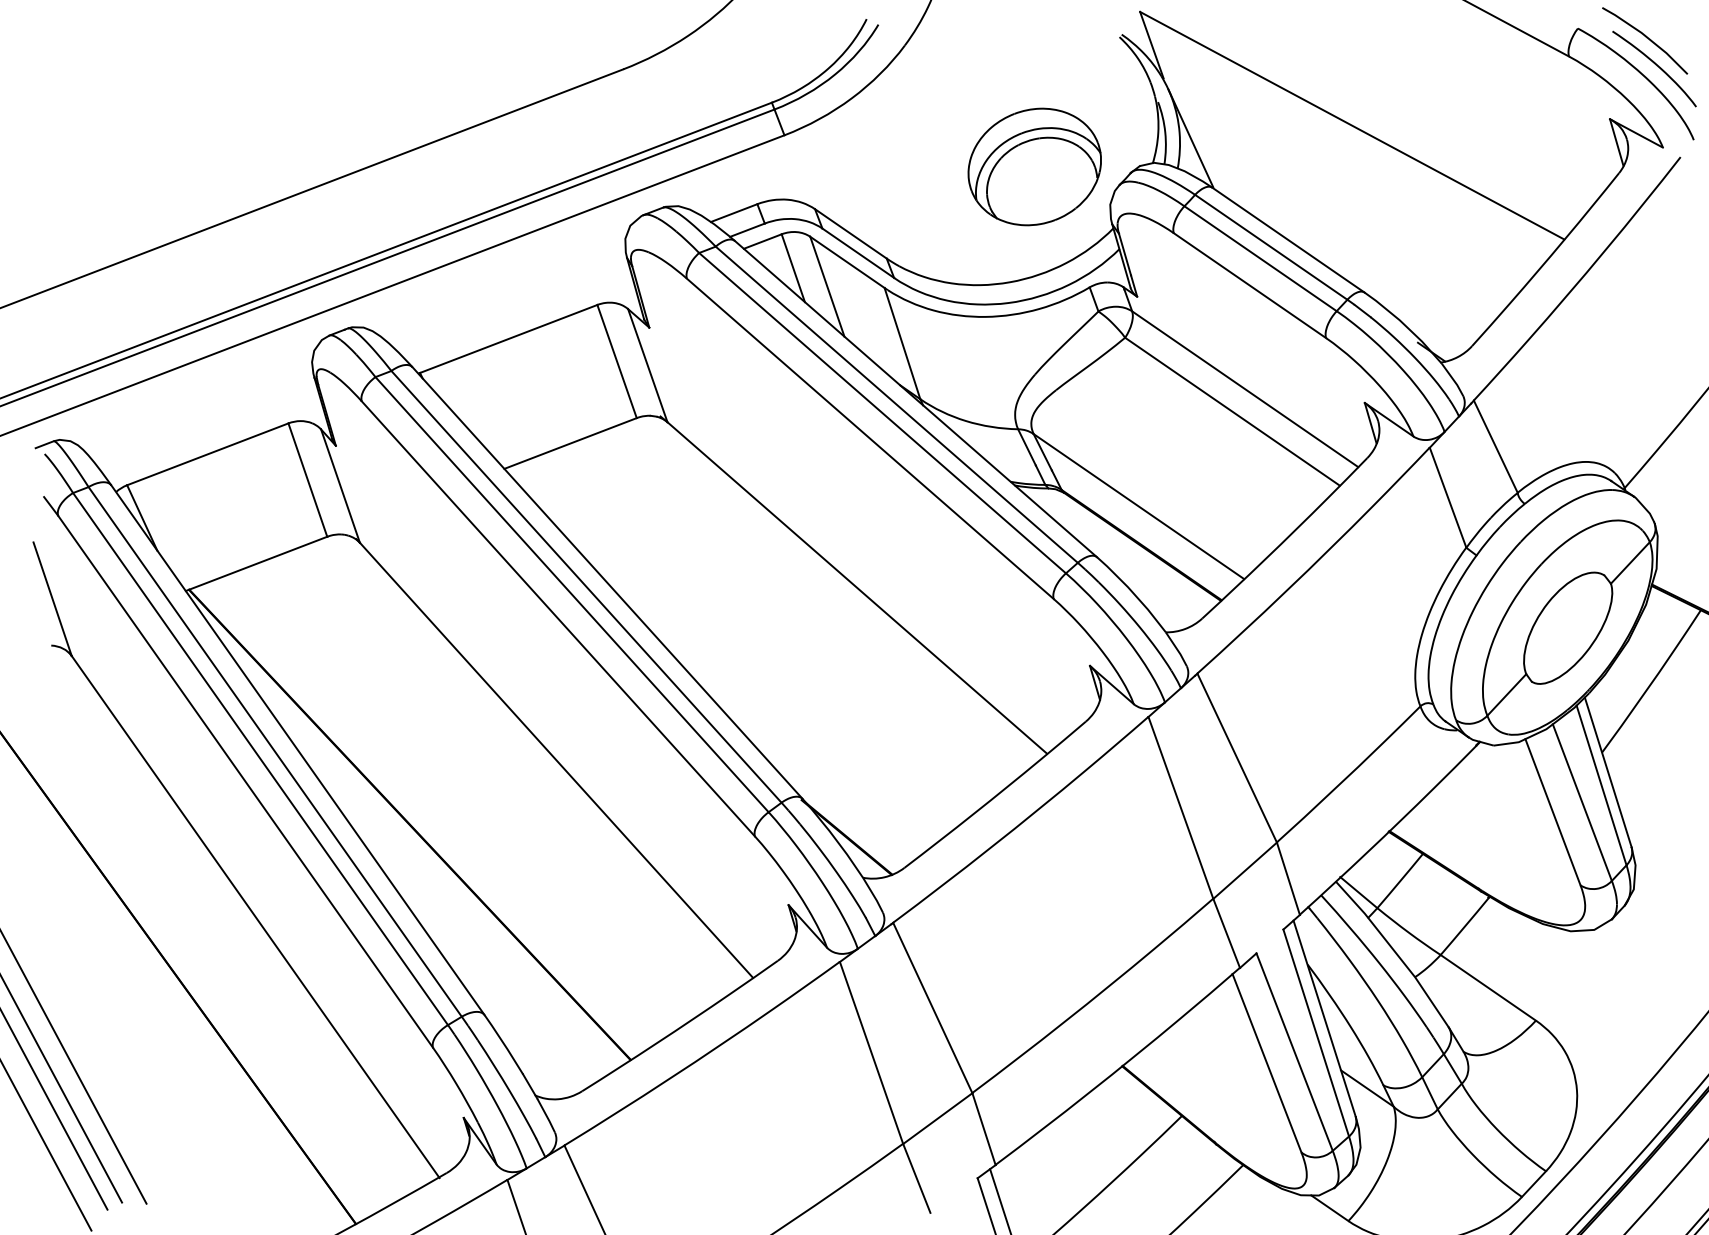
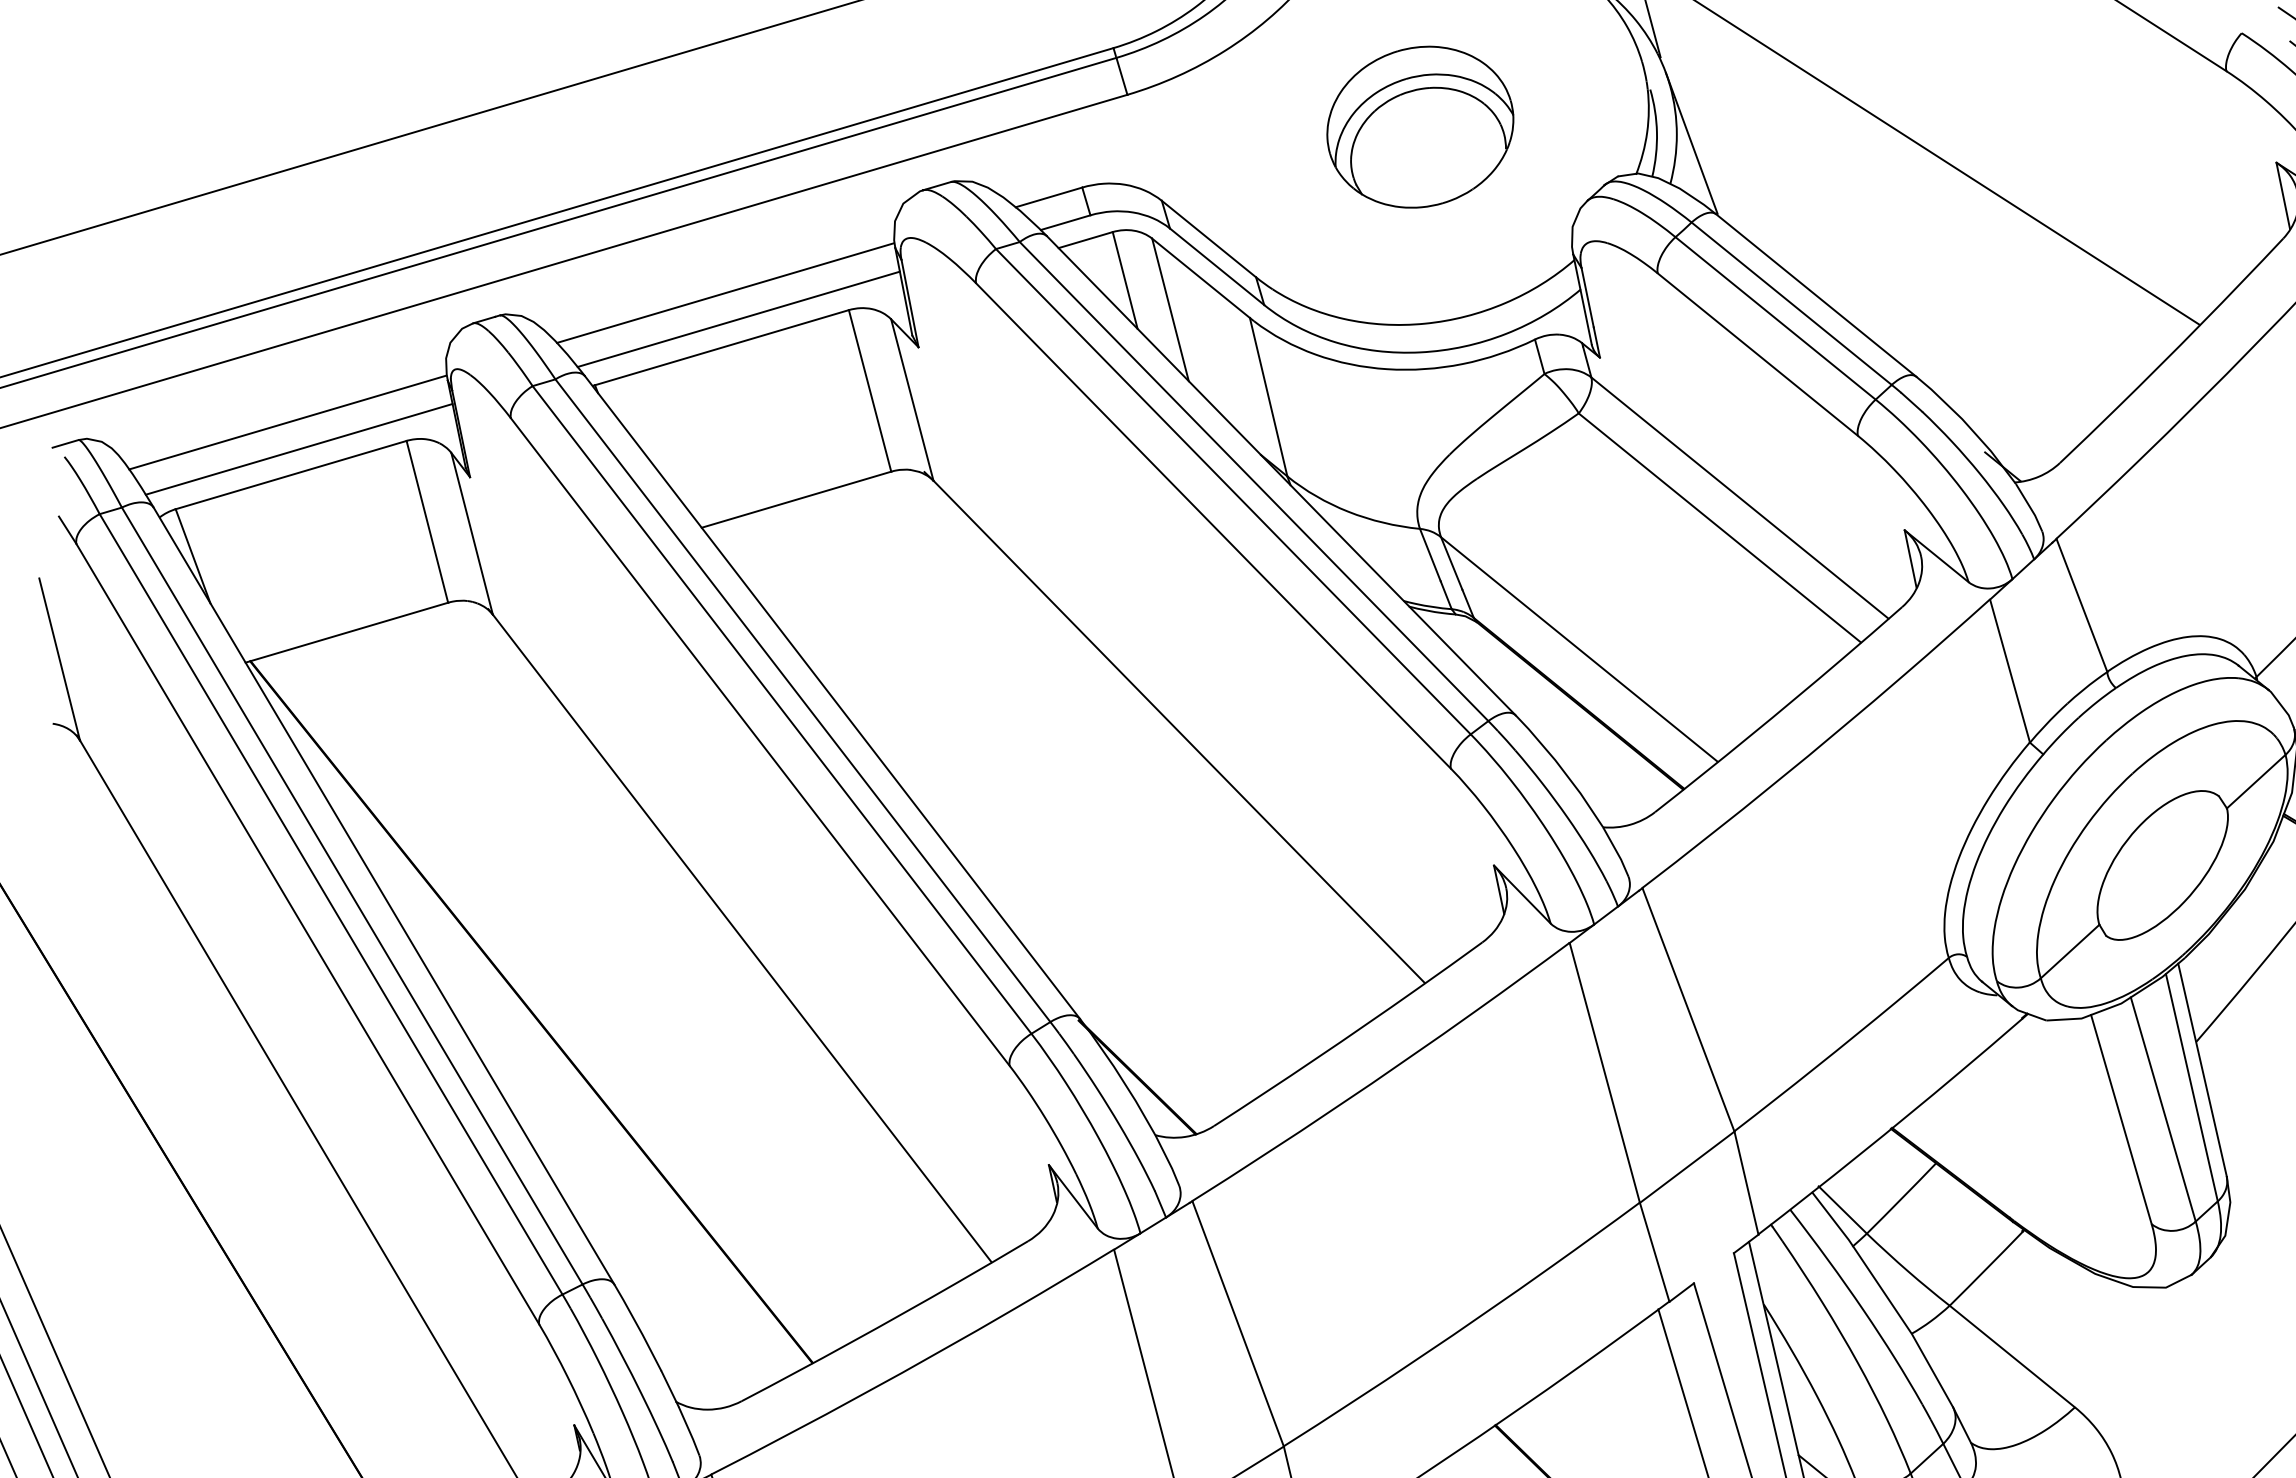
part: (1034, 166) -> (1420, 126), moved
line: (507, 299) -> (724, 292), added
line: (518, 317) -> (737, 318), added
line: (202, 416) -> (287, 421), added
line: (211, 435) -> (298, 449), added

